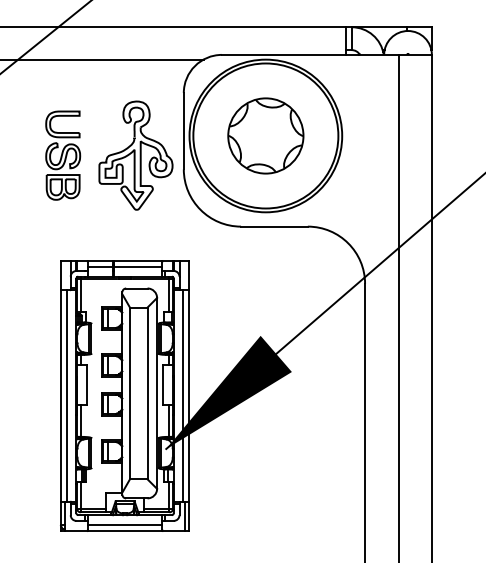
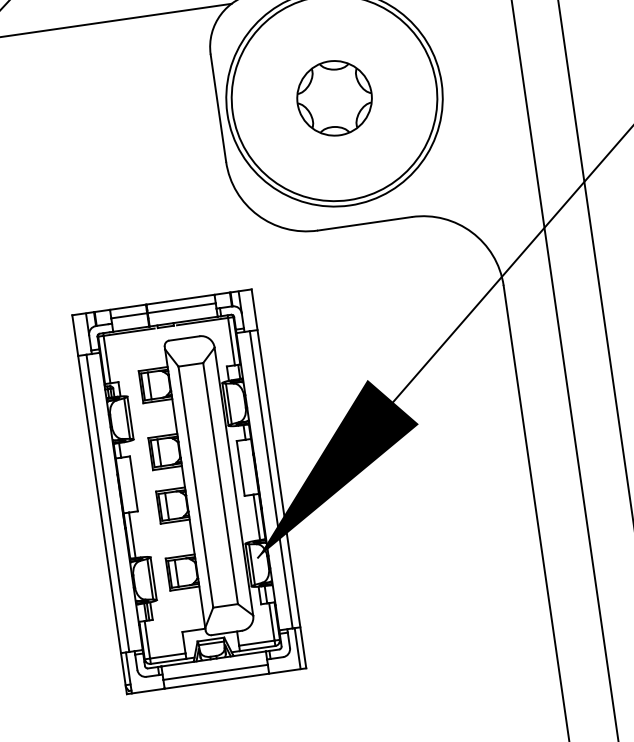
part: (265, 135) -> (333, 97), size x0.7
part: (63, 155) -> (54, 166), removed
part: (135, 155) -> (155, 152), removed

